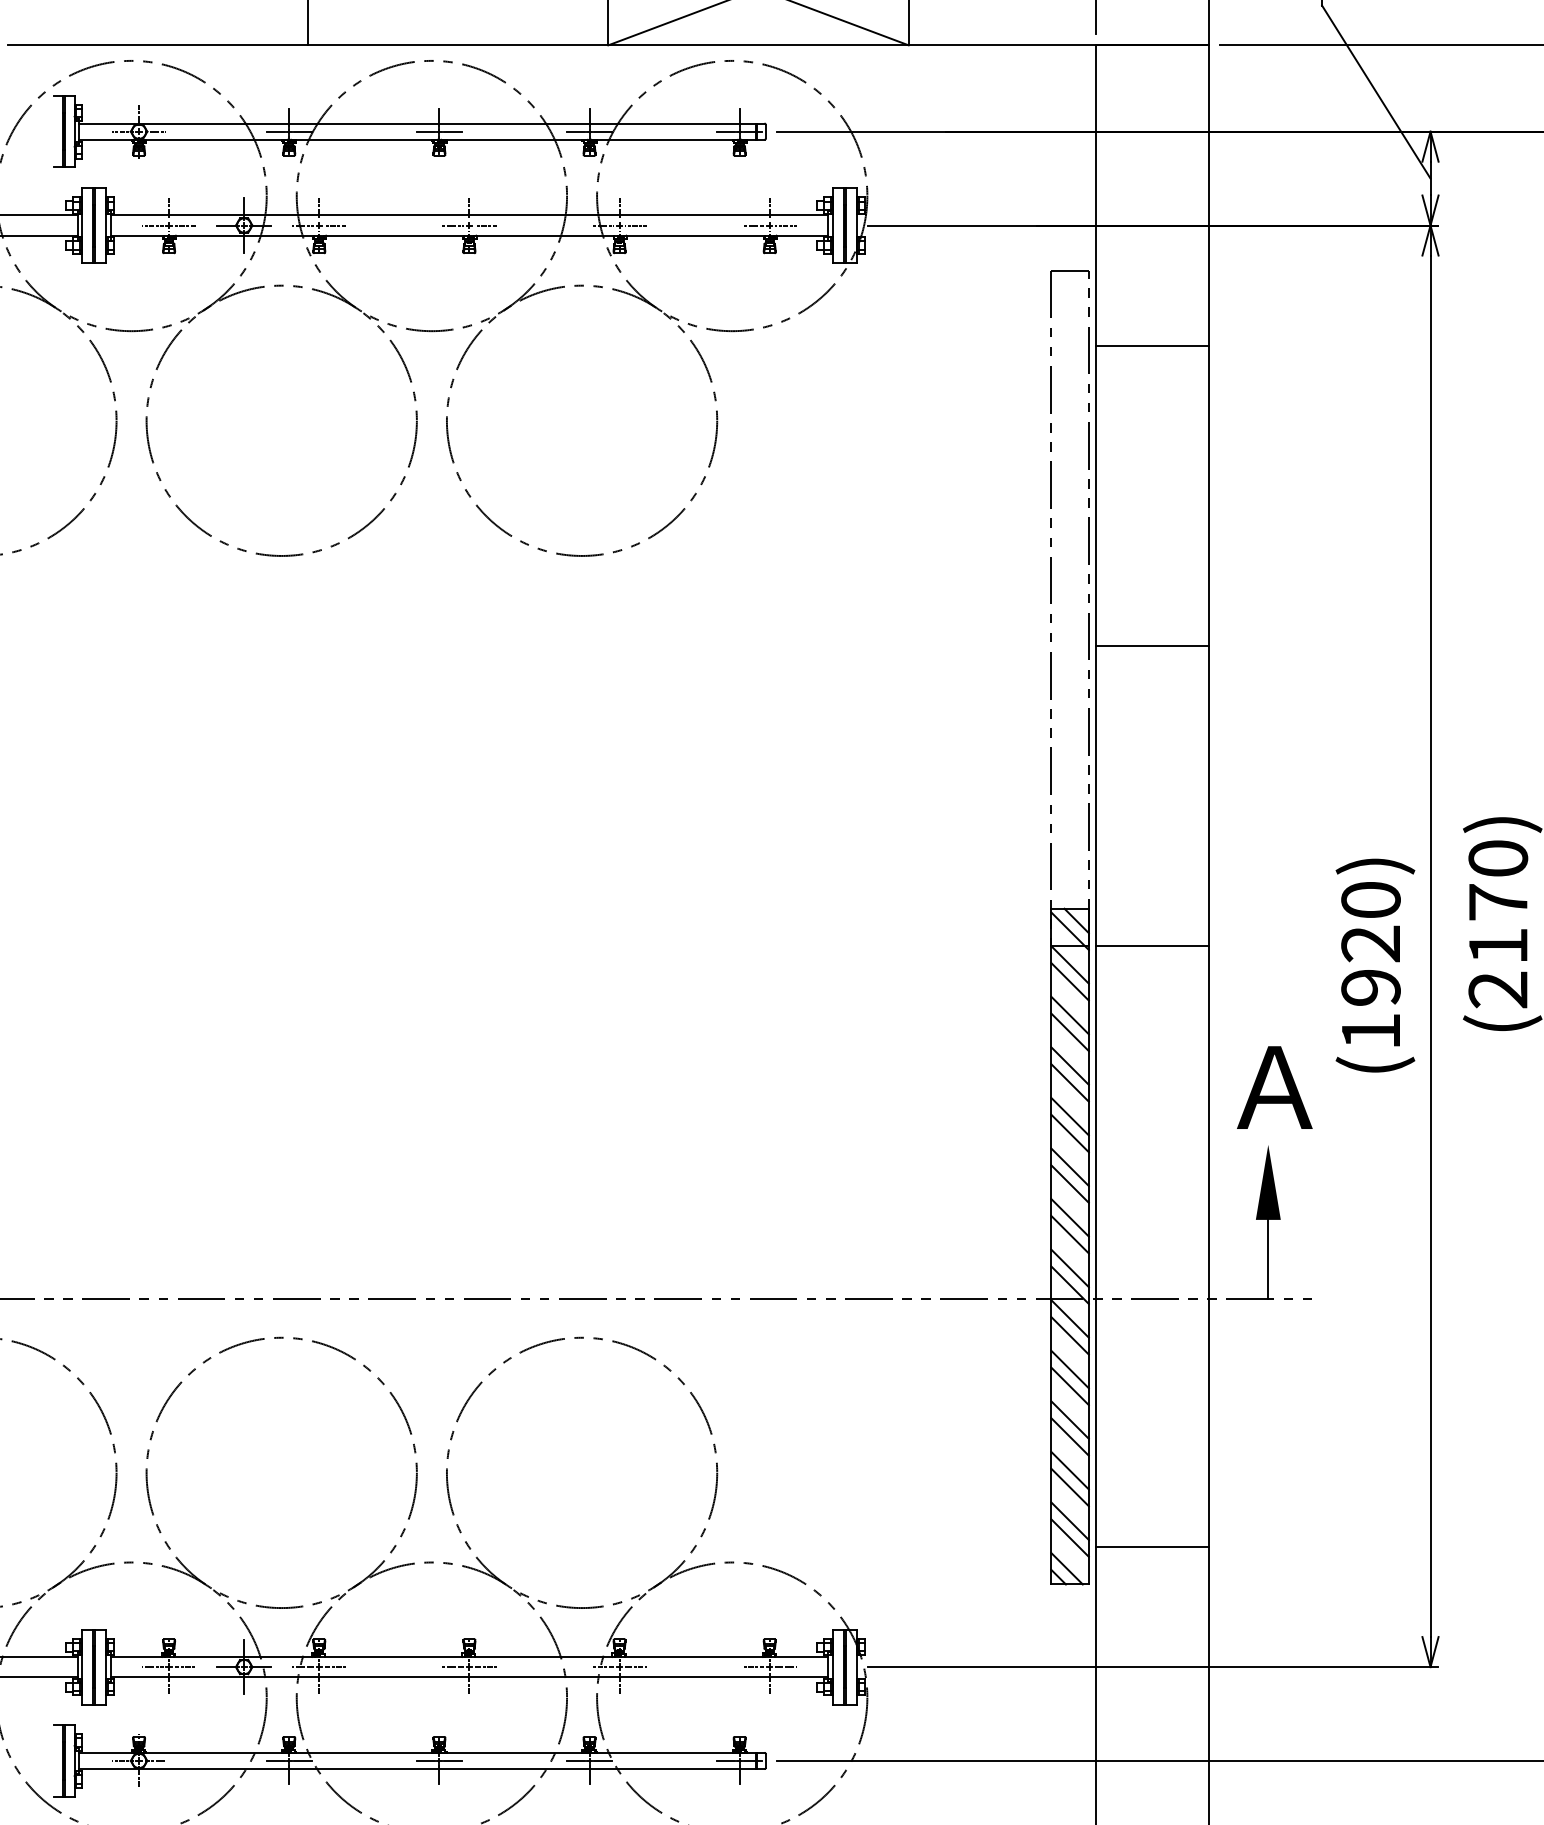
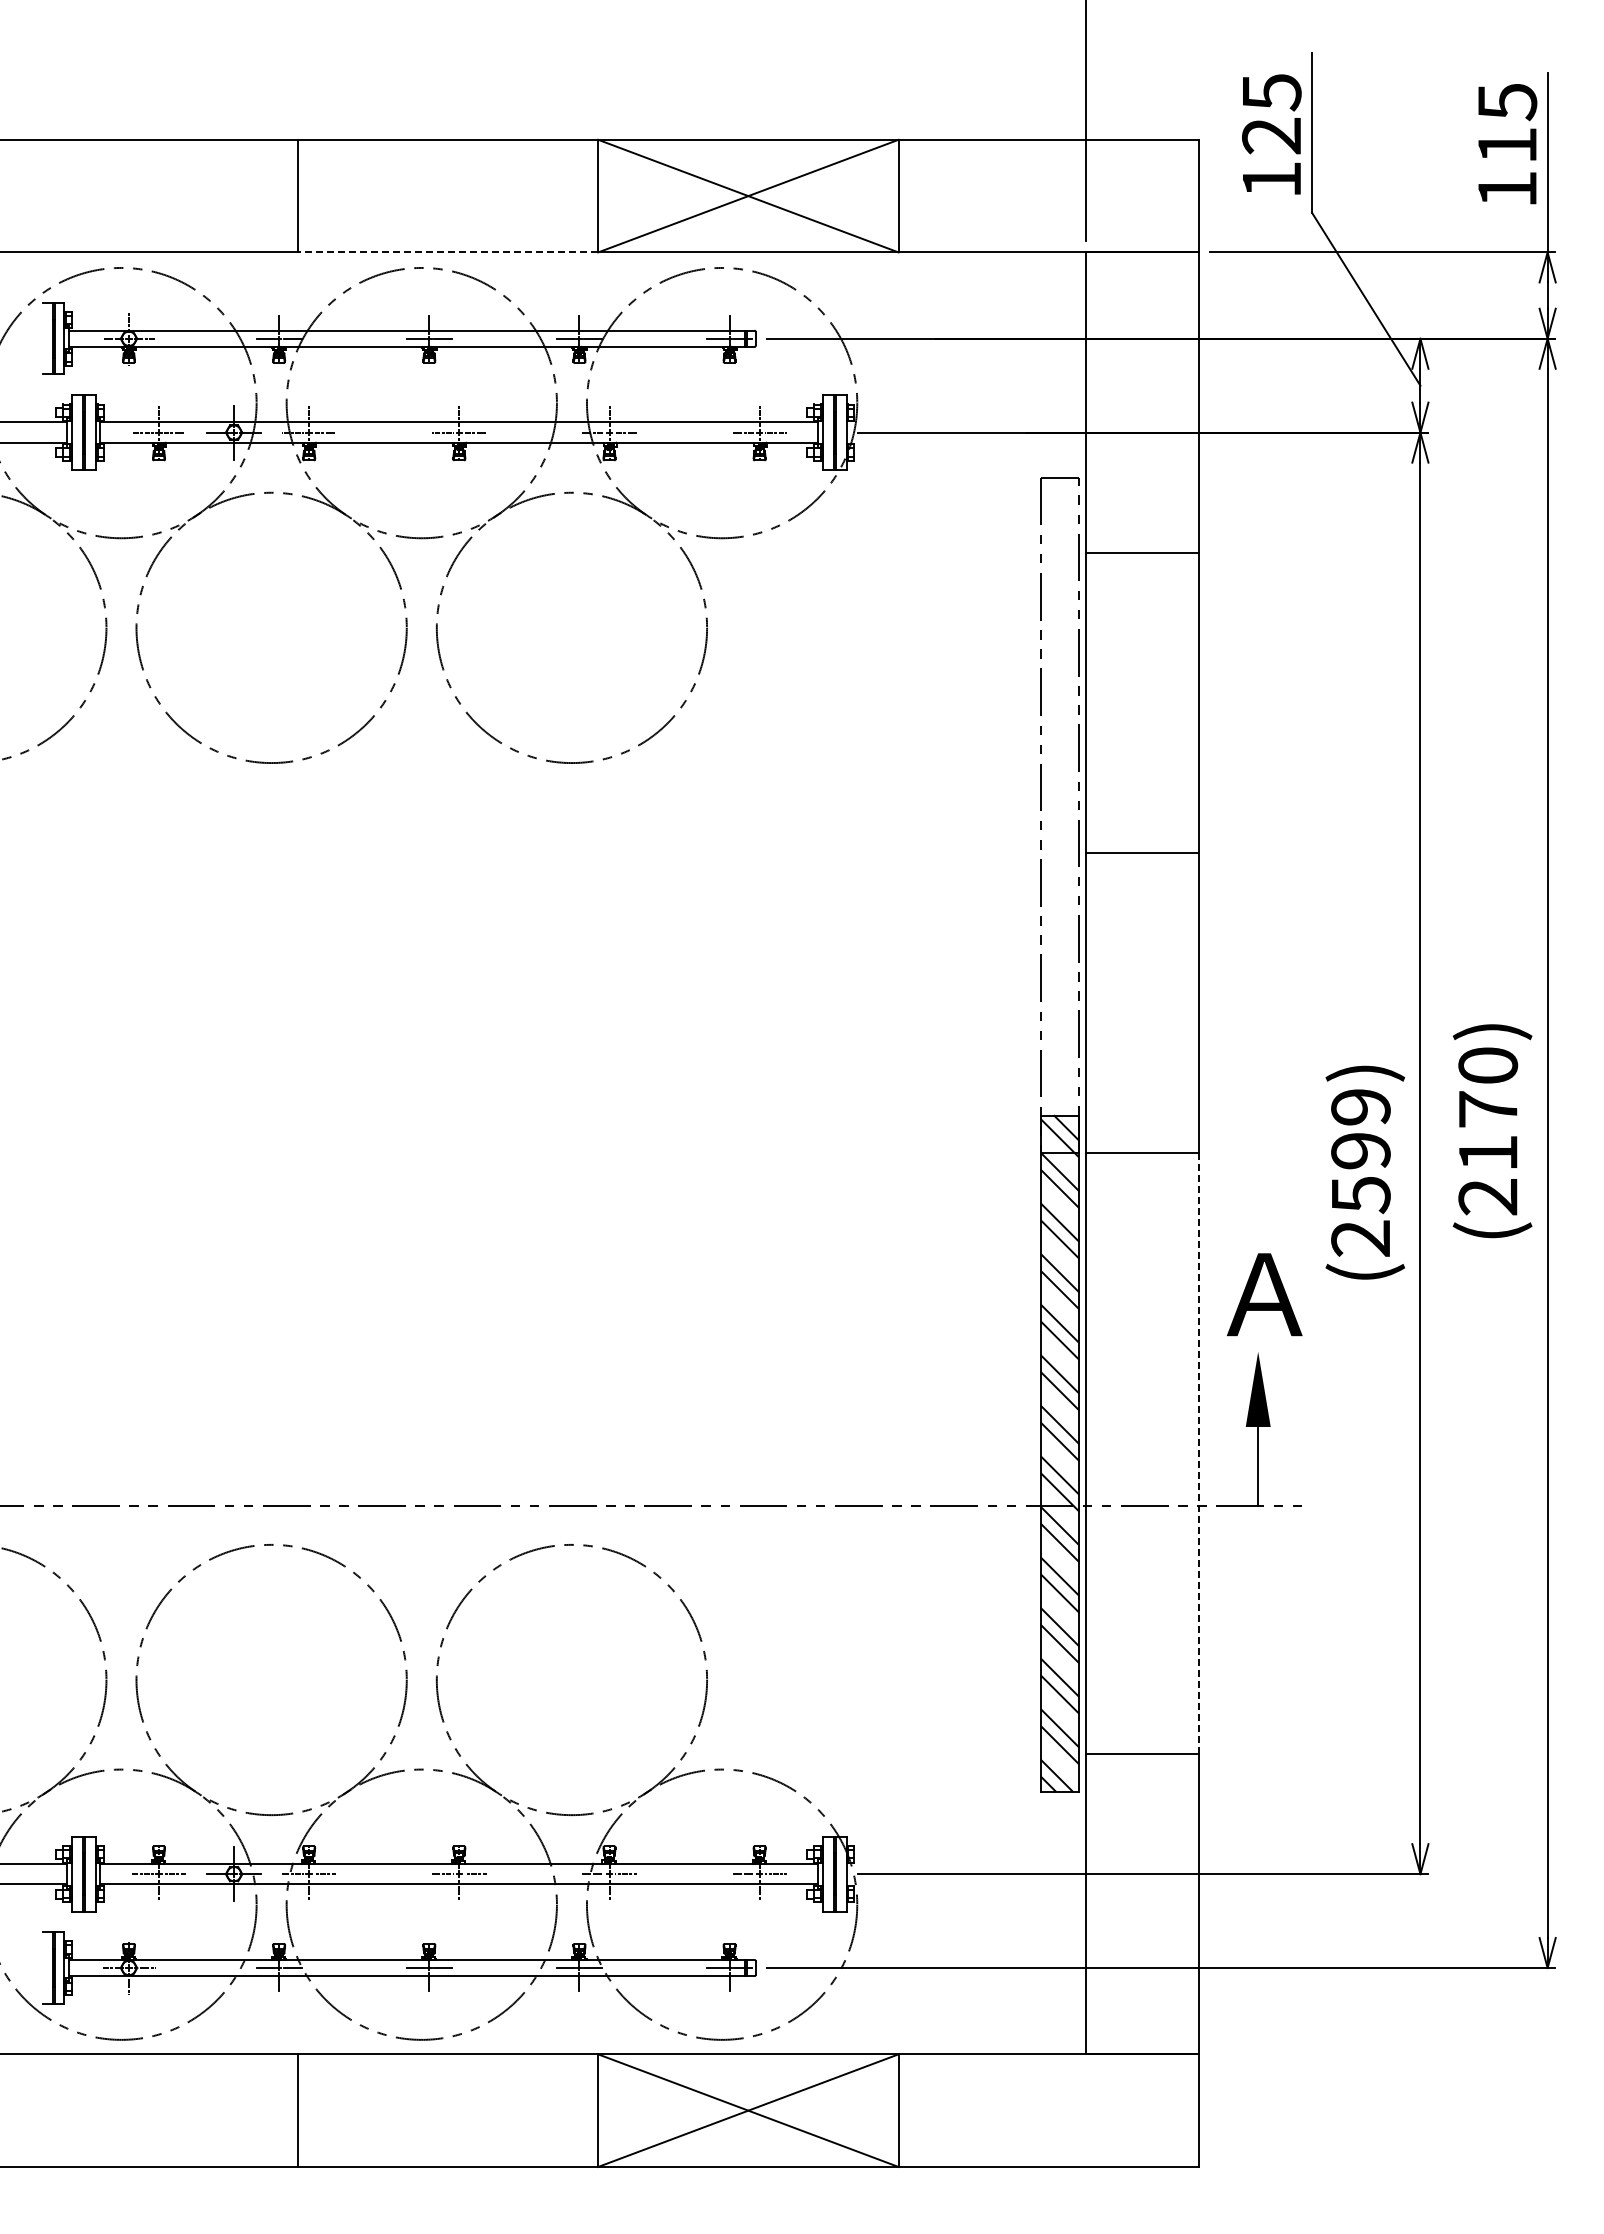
line: (457, 45) -> (447, 252), solid -> dashed
text: (1370, 965) -> (1360, 1172), (1920) -> (2599)
line: (1208, 1247) -> (1198, 1454), solid -> dashed

